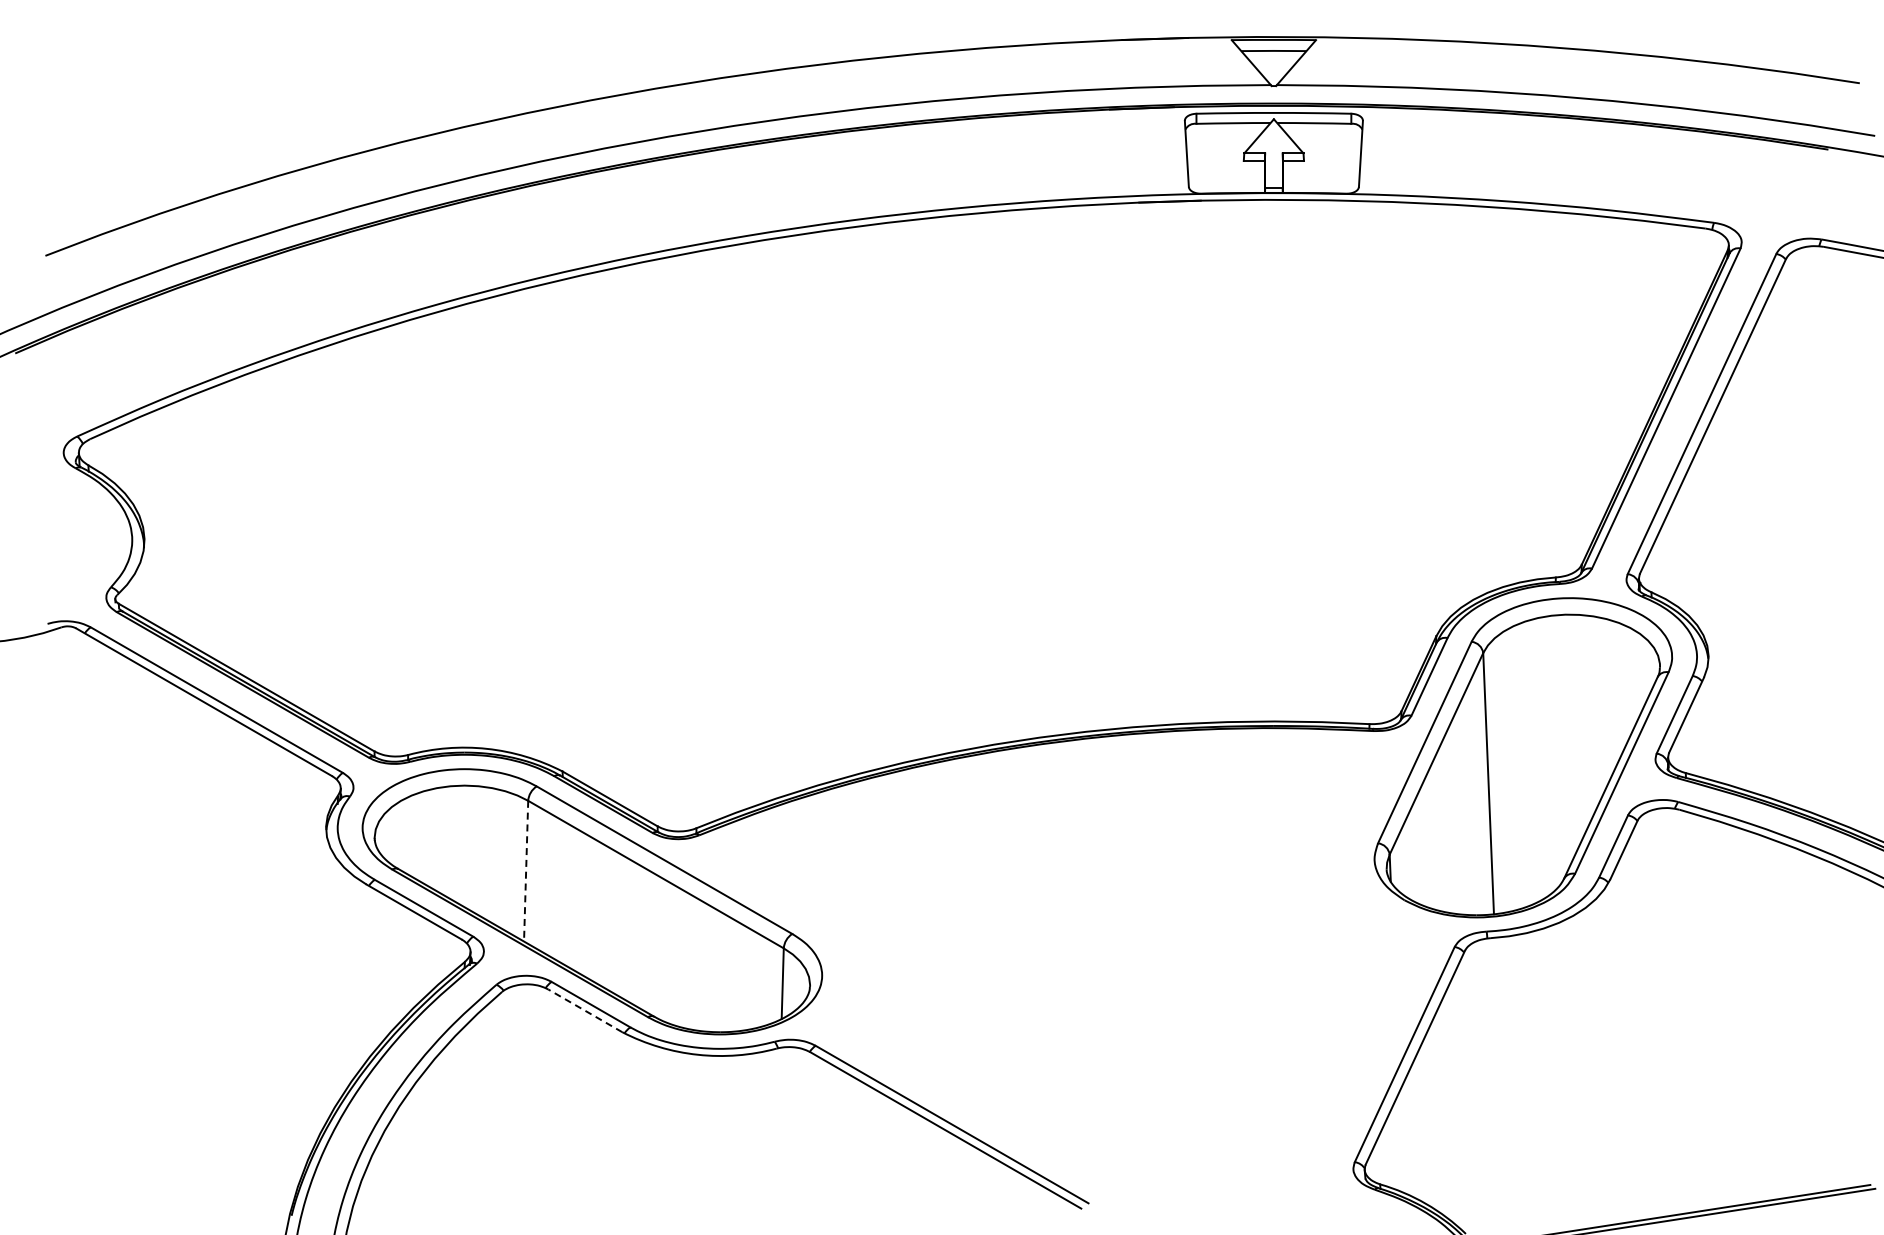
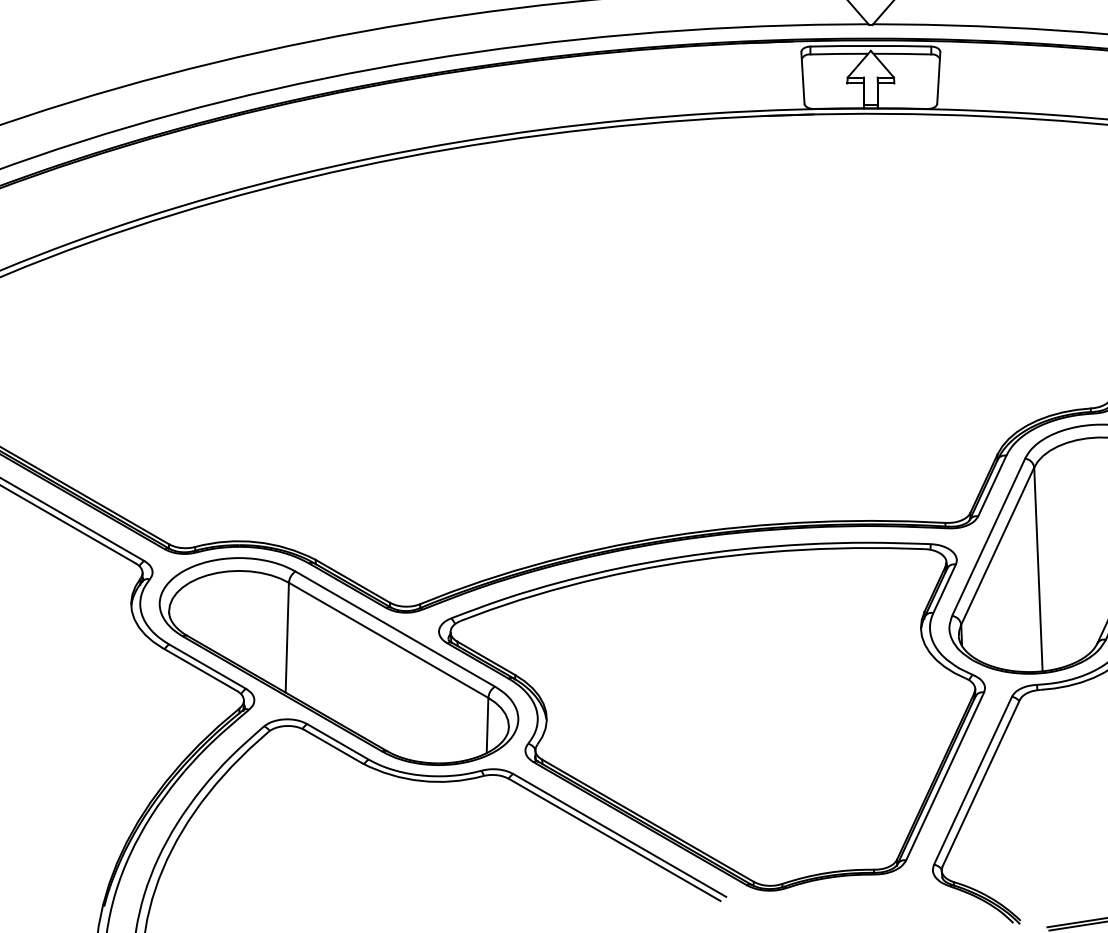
line: (526, 871) -> (287, 637), dashed -> solid
part: (1070, 972) -> (712, 716), added
line: (585, 1010) -> (333, 746), dashed -> solid

